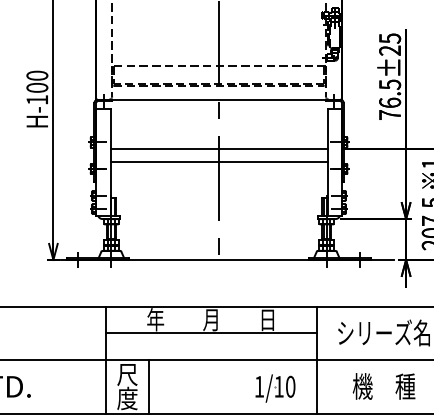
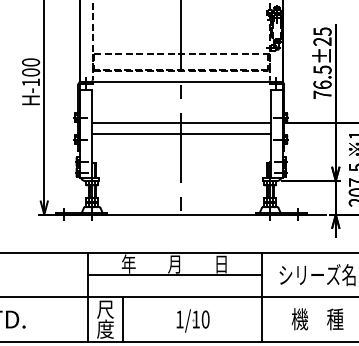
part: (275, 388) -> (193, 320), moved

